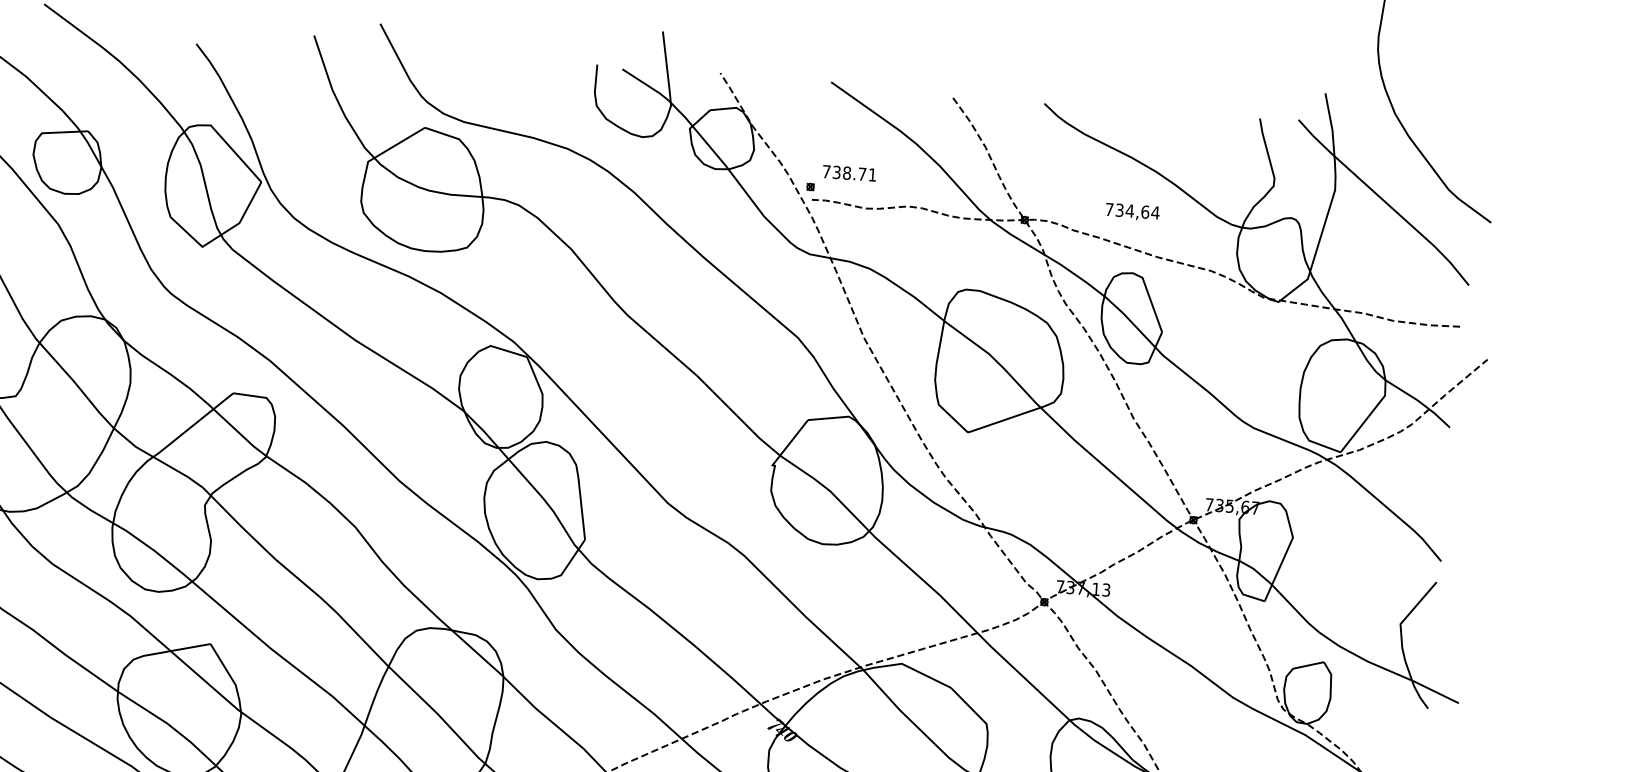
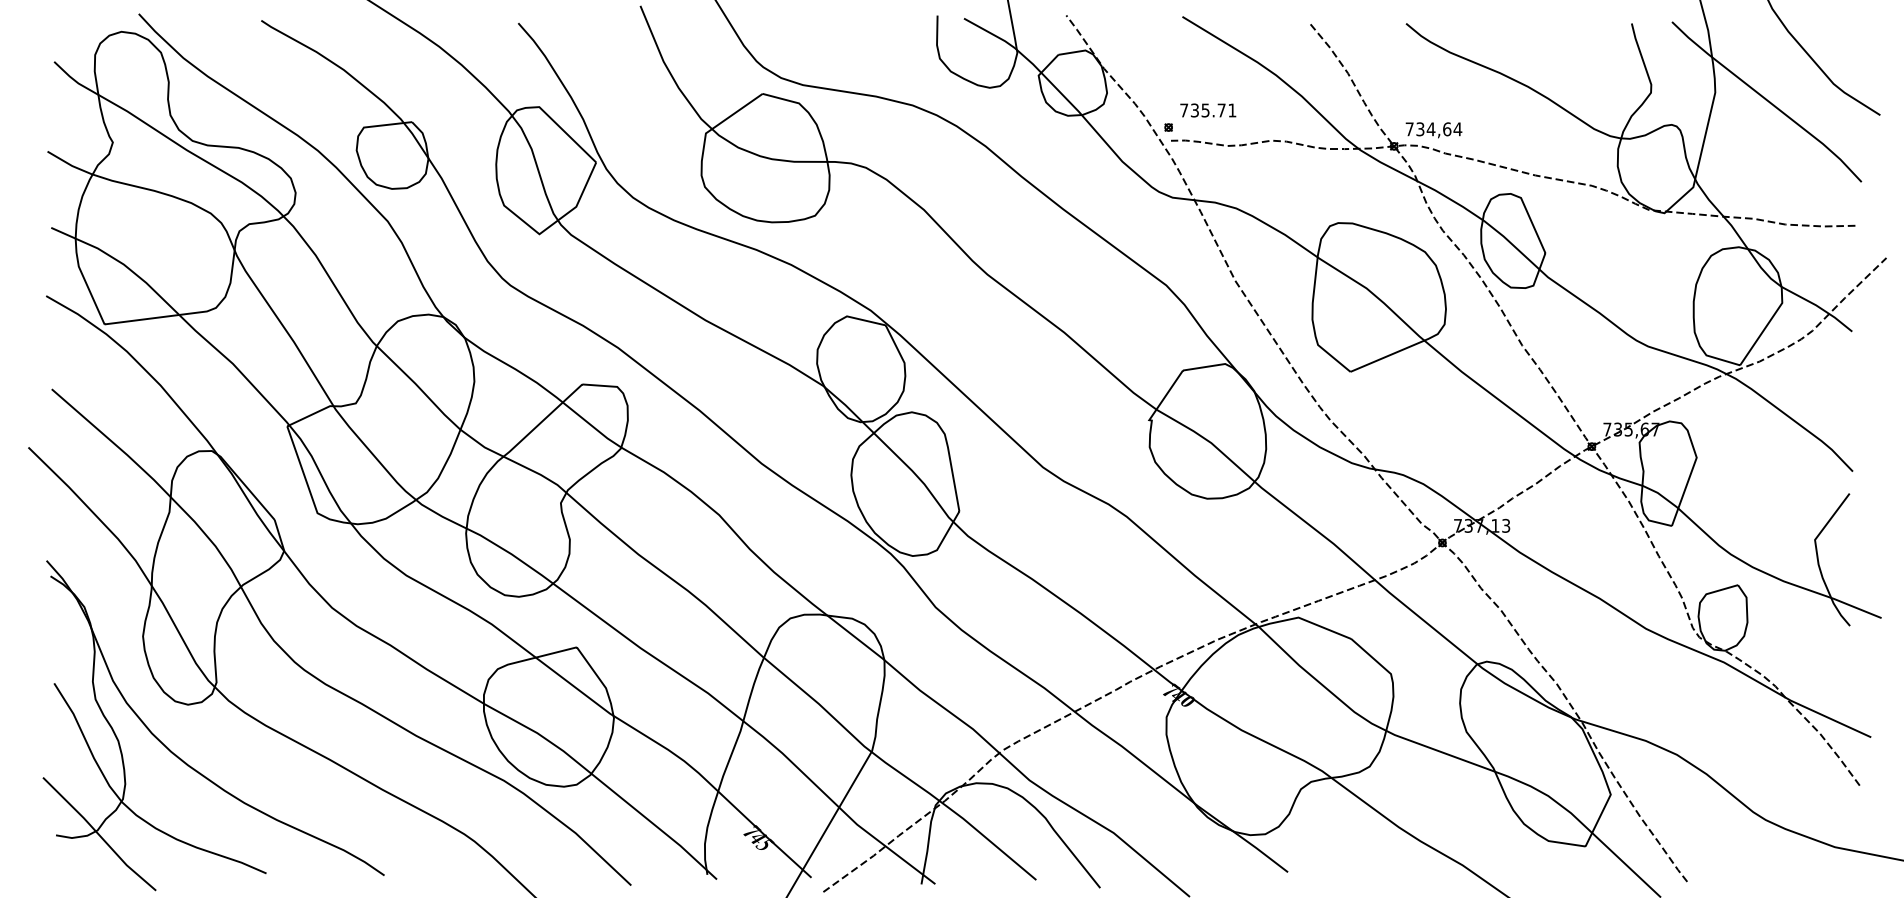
text: (846, 173) -> (1205, 110), 738.71 -> 735.71
text: (1132, 212) -> (1433, 130), moved

